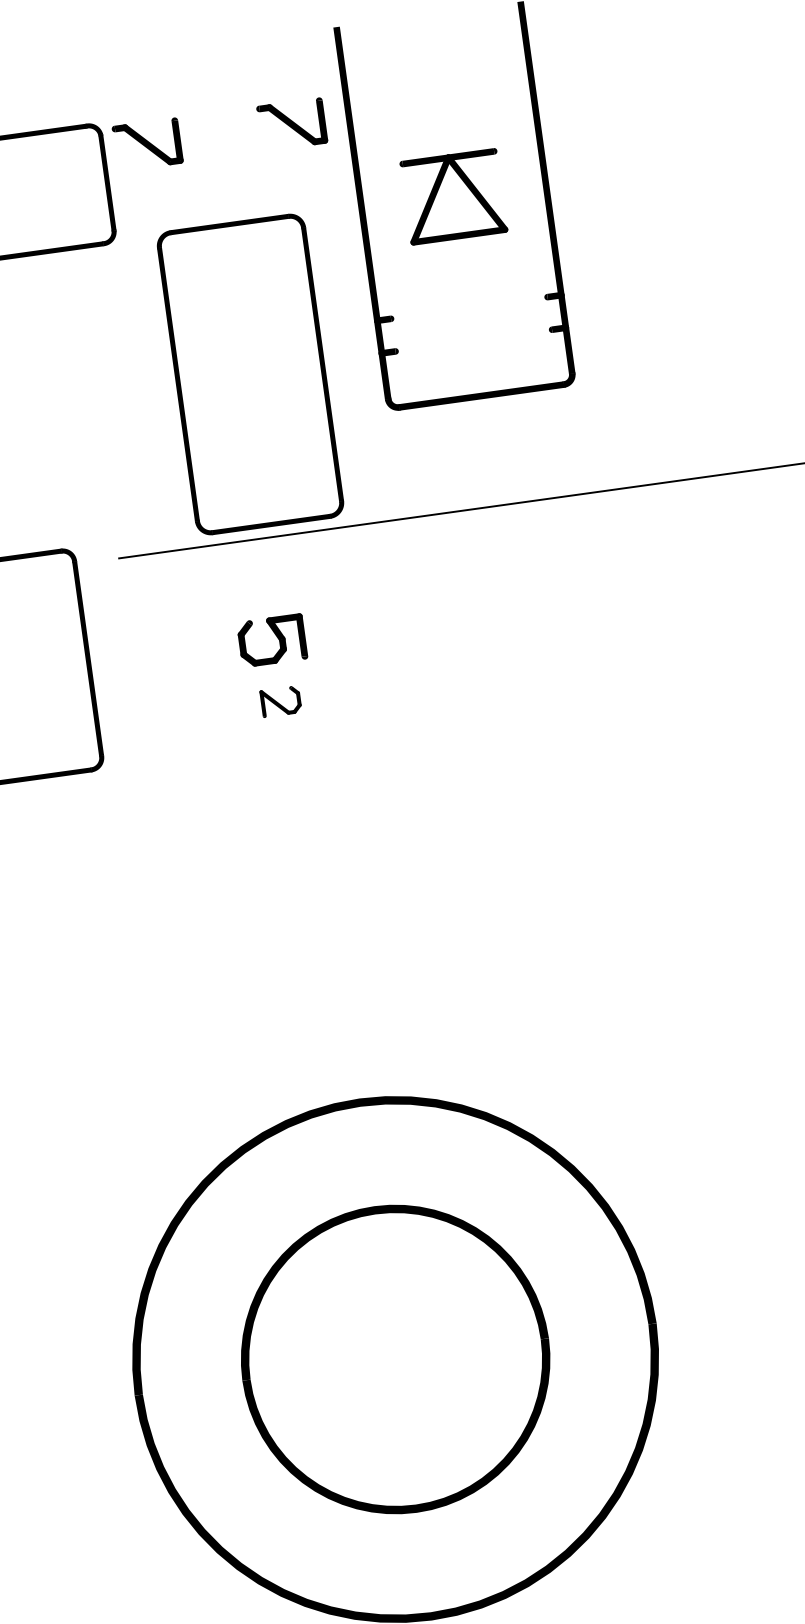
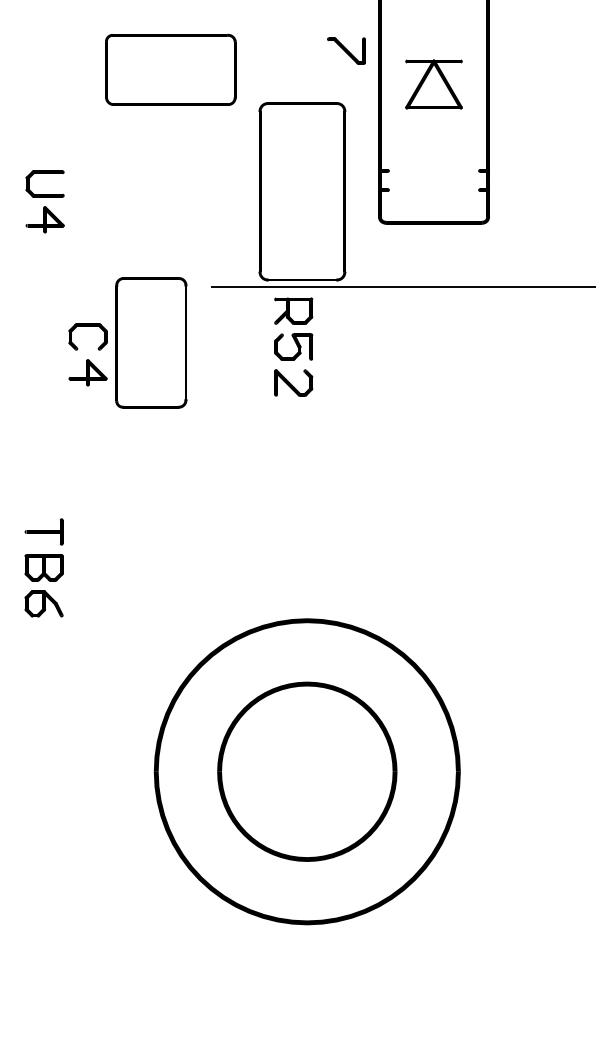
part: (147, 143) -> (261, 50), removed
part: (452, 196) -> (433, 84), moved
part: (263, 578) -> (293, 310), added
part: (280, 700) -> (293, 382), size x1.67

